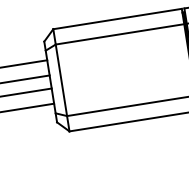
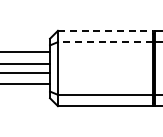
line: (117, 18) -> (105, 30), solid -> dashed
line: (118, 35) -> (104, 42), solid -> dashed

